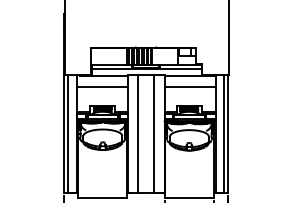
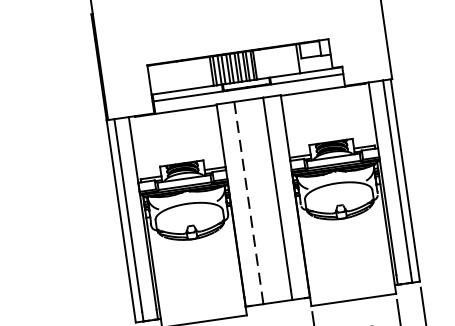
line: (101, 86) -> (174, 129), removed
line: (189, 86) -> (326, 108), removed
line: (137, 131) -> (247, 198), solid -> dashed

